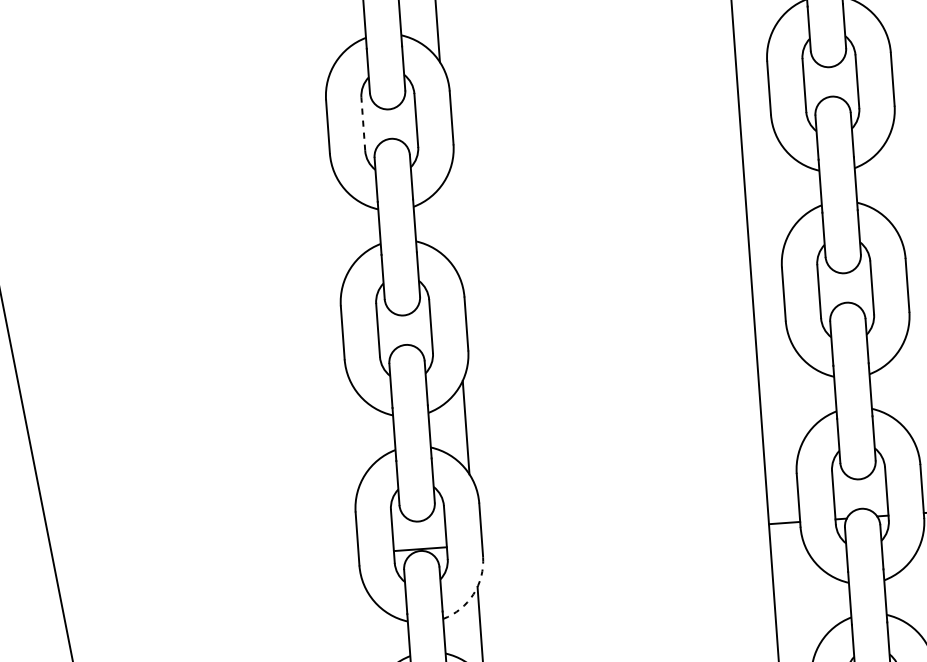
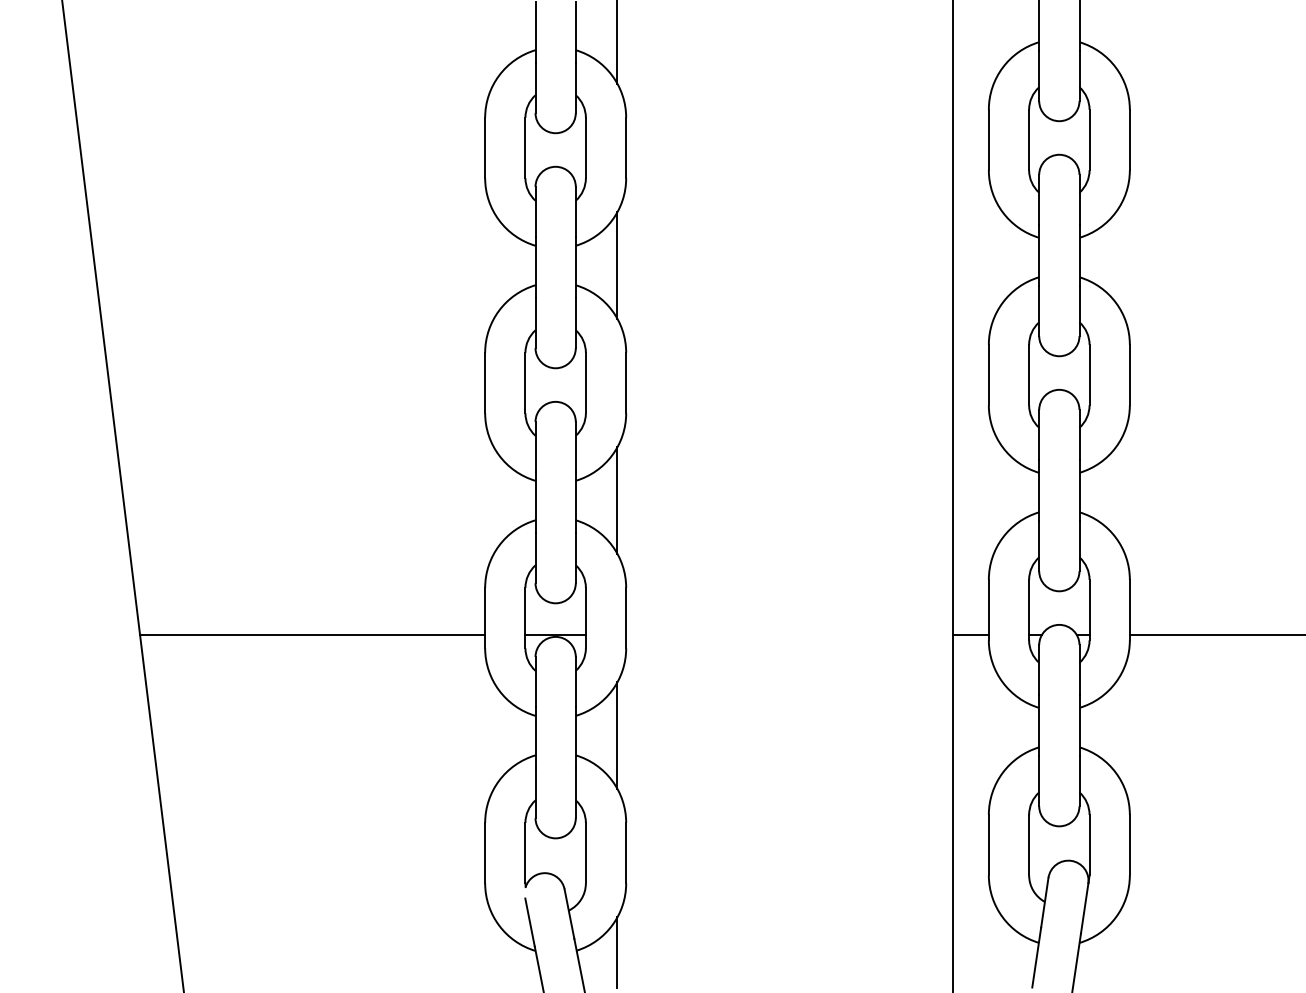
line: (363, 123) -> (525, 147), dashed -> solid
line: (451, 221) -> (617, 265), added
line: (207, 564) -> (312, 634), added
arc: (473, 594) -> (612, 690), dashed -> solid

